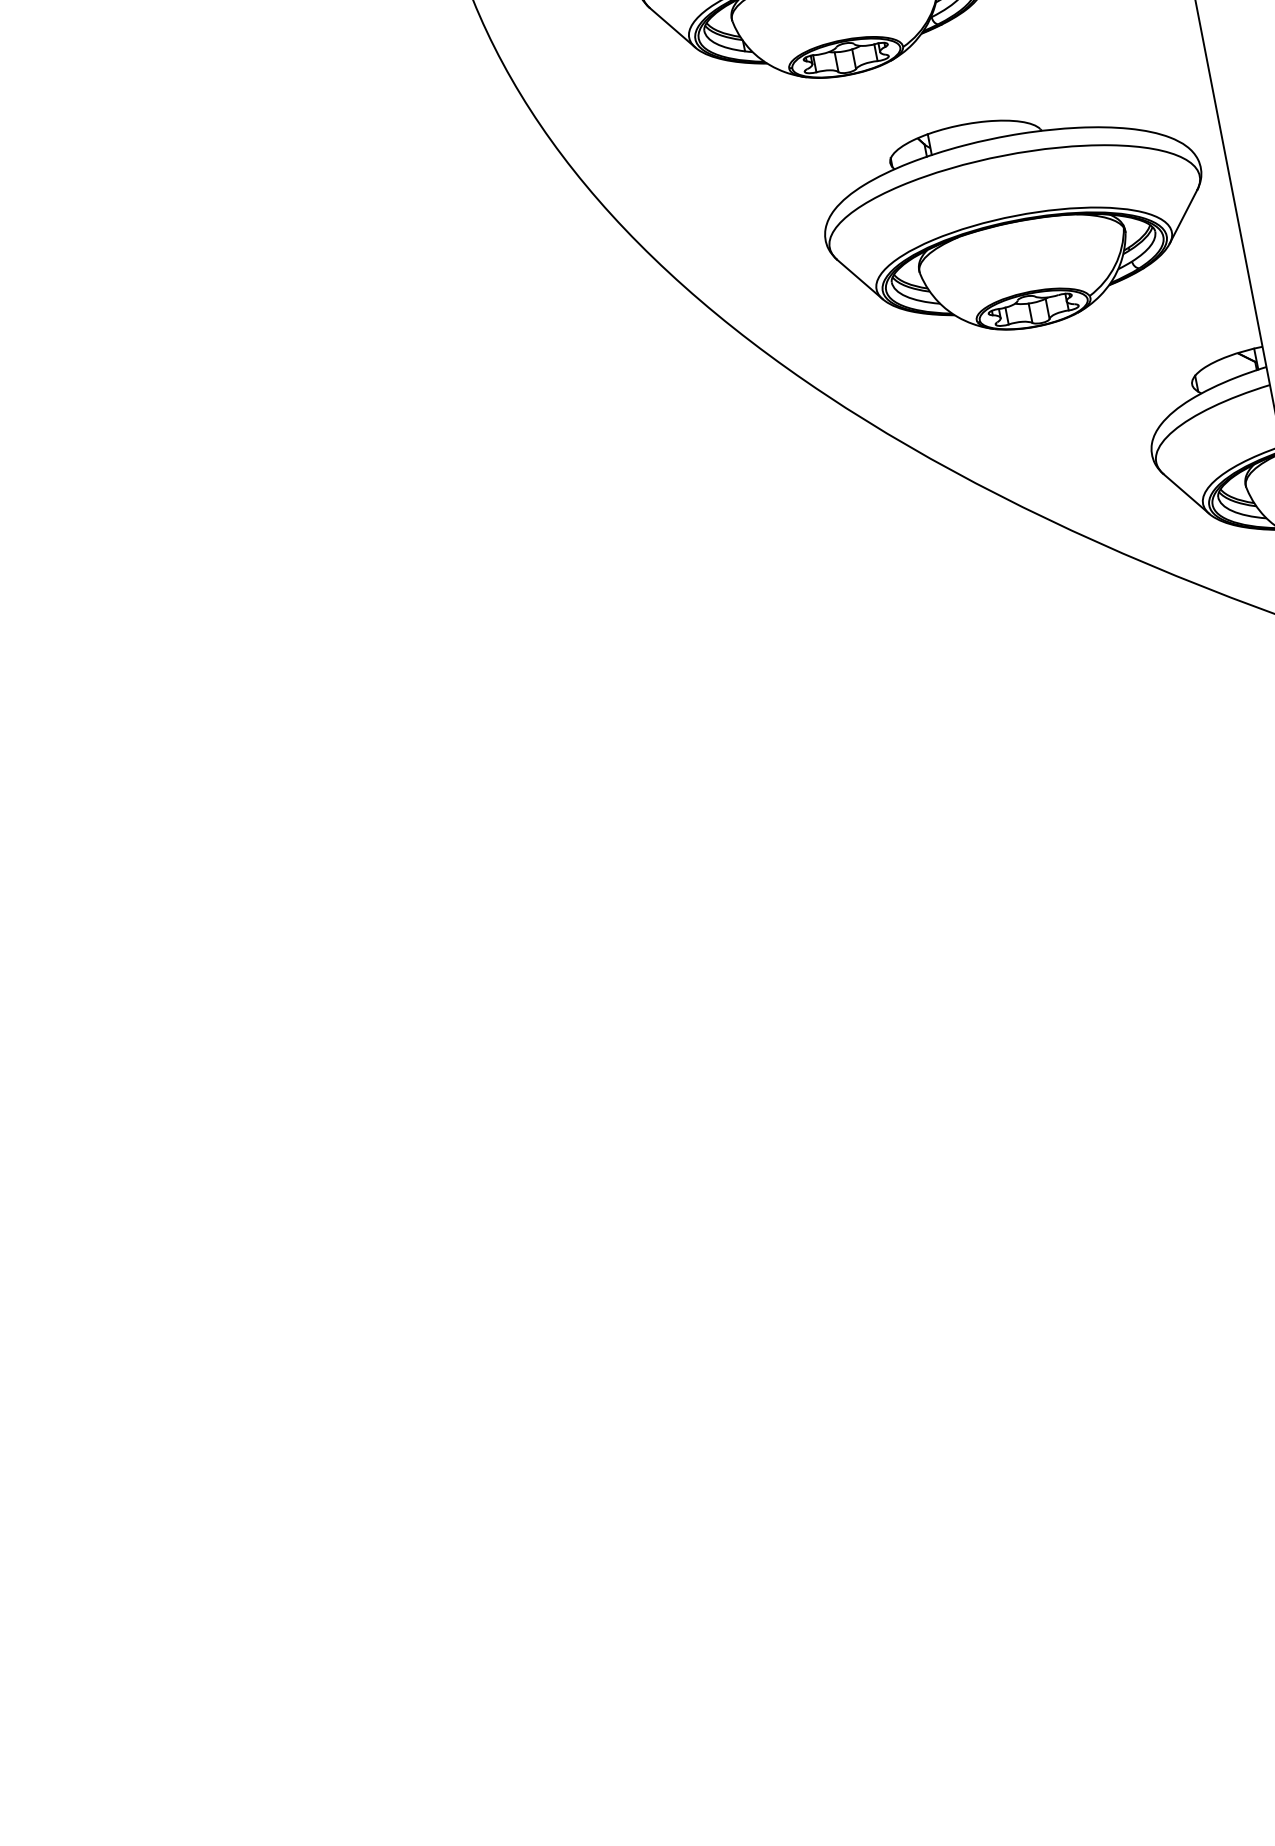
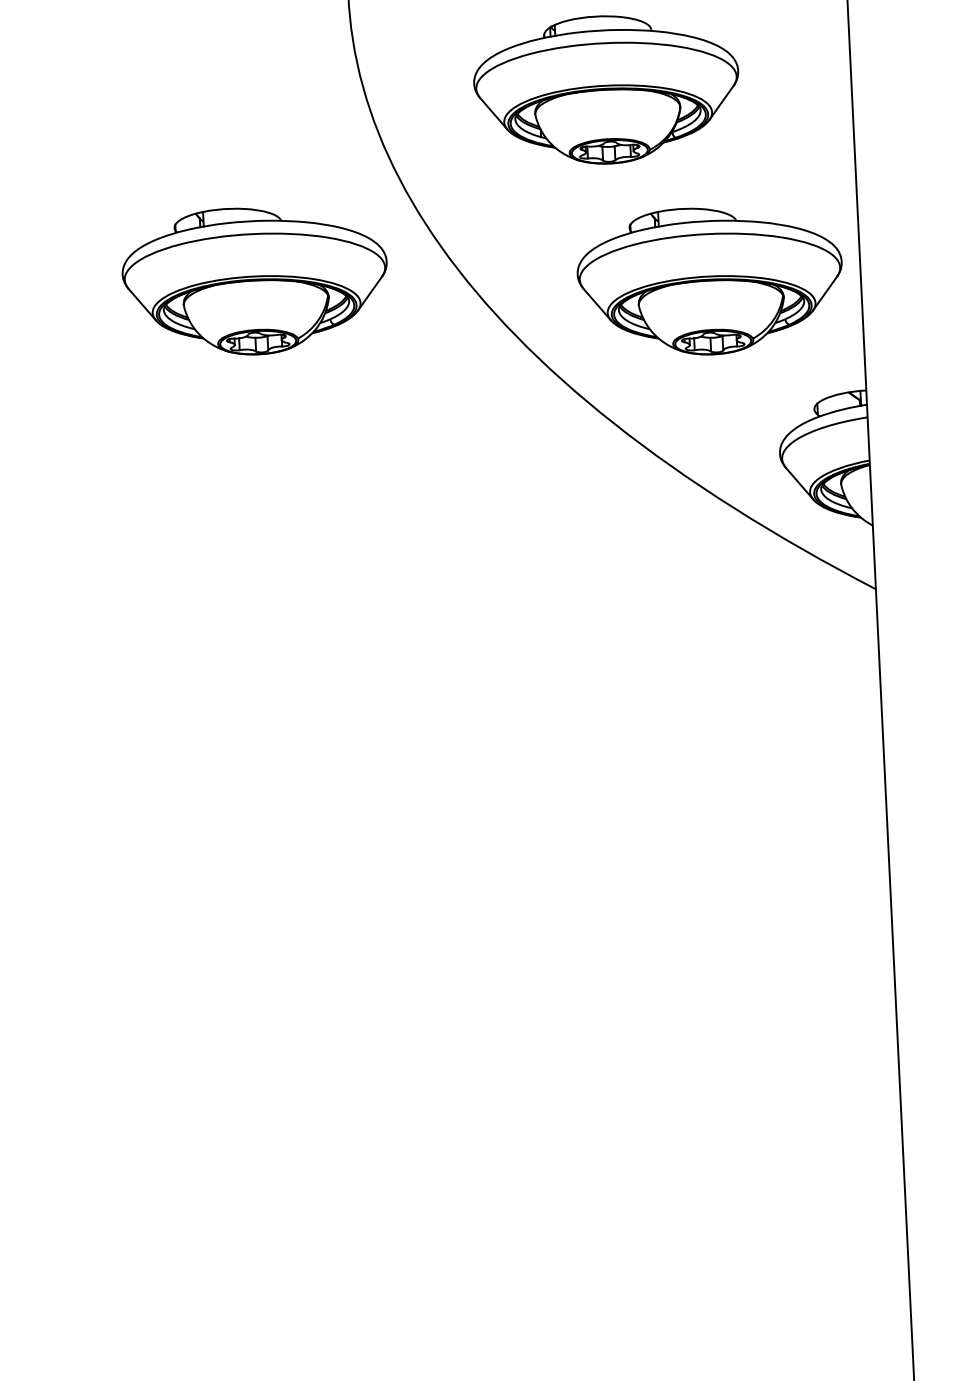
part: (364, 316) -> (254, 281), added

